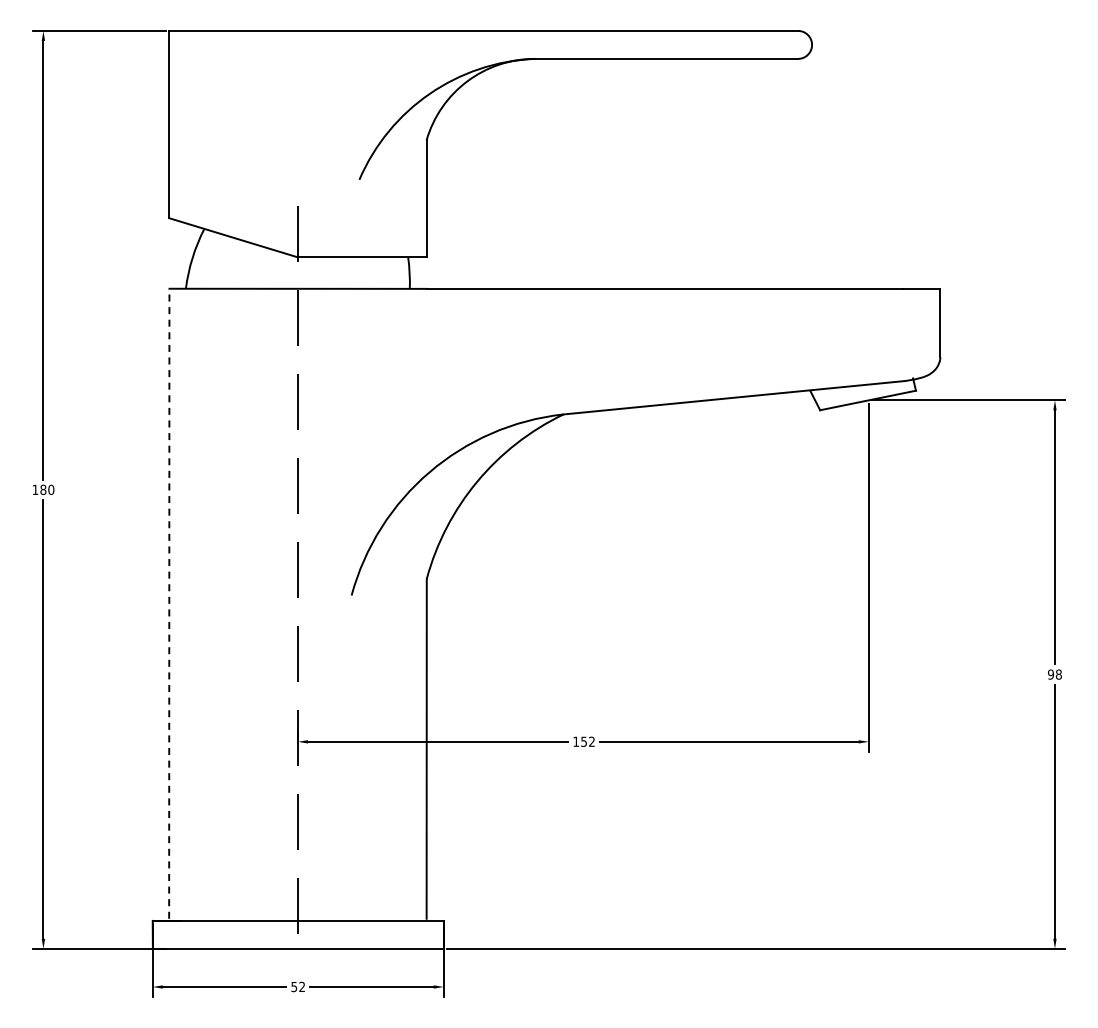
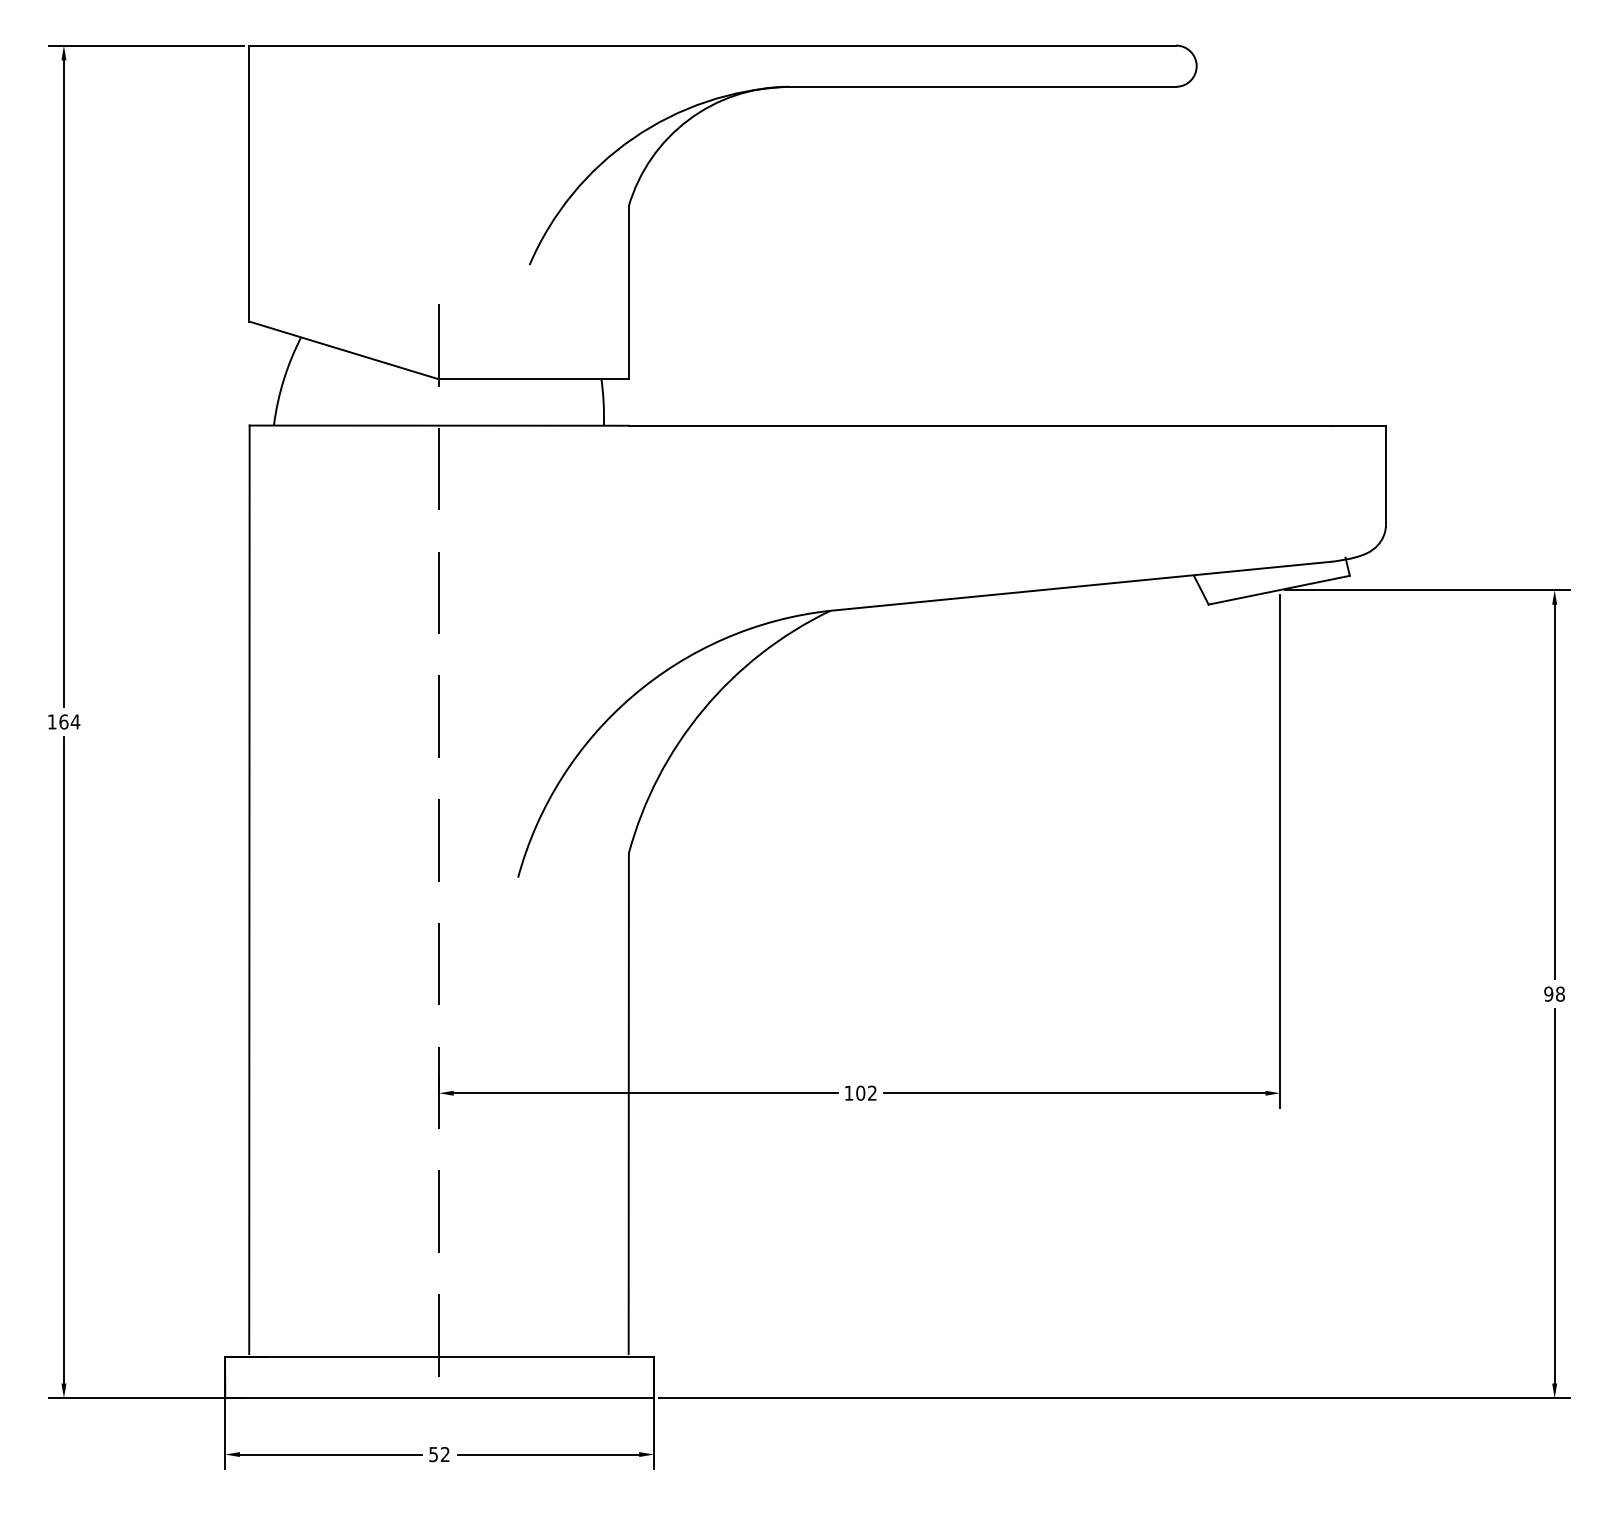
text: (47, 489) -> (69, 721), 180 -> 164
line: (169, 603) -> (249, 889), dashed -> solid
text: (584, 741) -> (861, 1092), 152 -> 102

